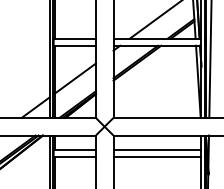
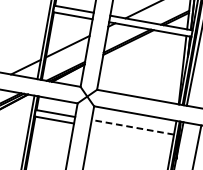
line: (157, 150) -> (132, 127), solid -> dashed
line: (157, 157) -> (131, 134), removed

